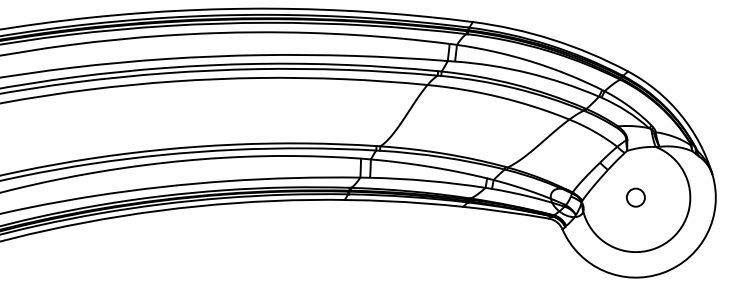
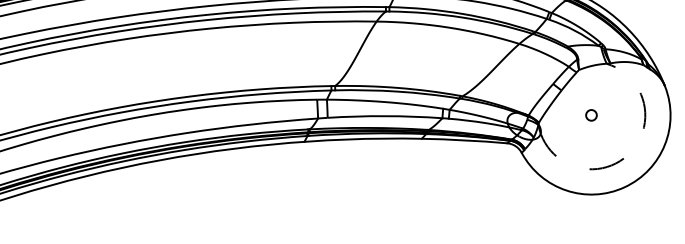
circle: (635, 197) -> (591, 115), size x0.6
arc: (668, 241) -> (627, 155), solid -> dashed

